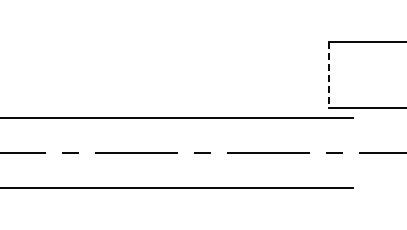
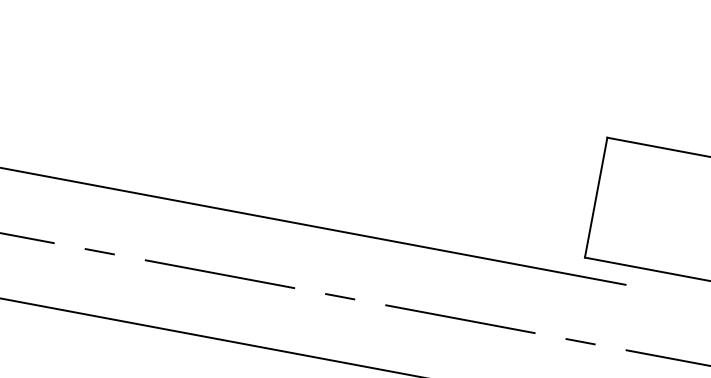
line: (328, 75) -> (595, 198), dashed -> solid

